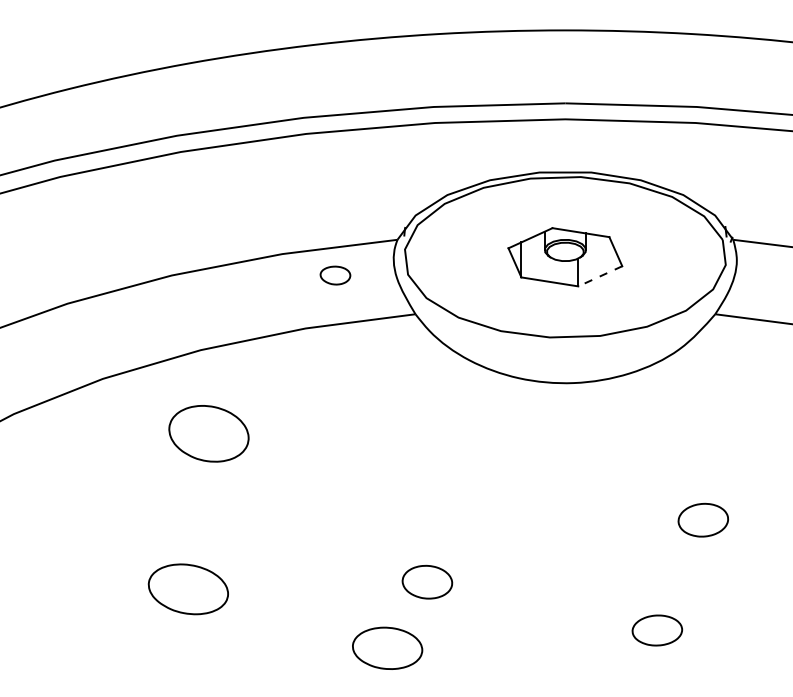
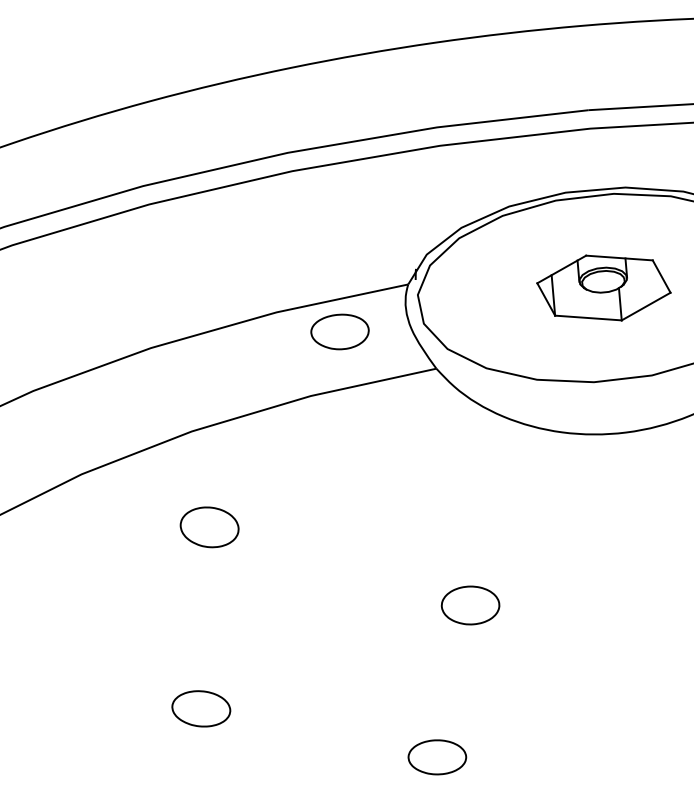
part: (335, 275) -> (340, 331), size x1.67
line: (599, 276) -> (645, 306), dashed -> solid
part: (208, 433) -> (209, 526), size x0.62
part: (427, 581) -> (470, 604), moved
part: (188, 588) -> (201, 708), size x0.62
part: (387, 647) -> (437, 756), size x0.71

